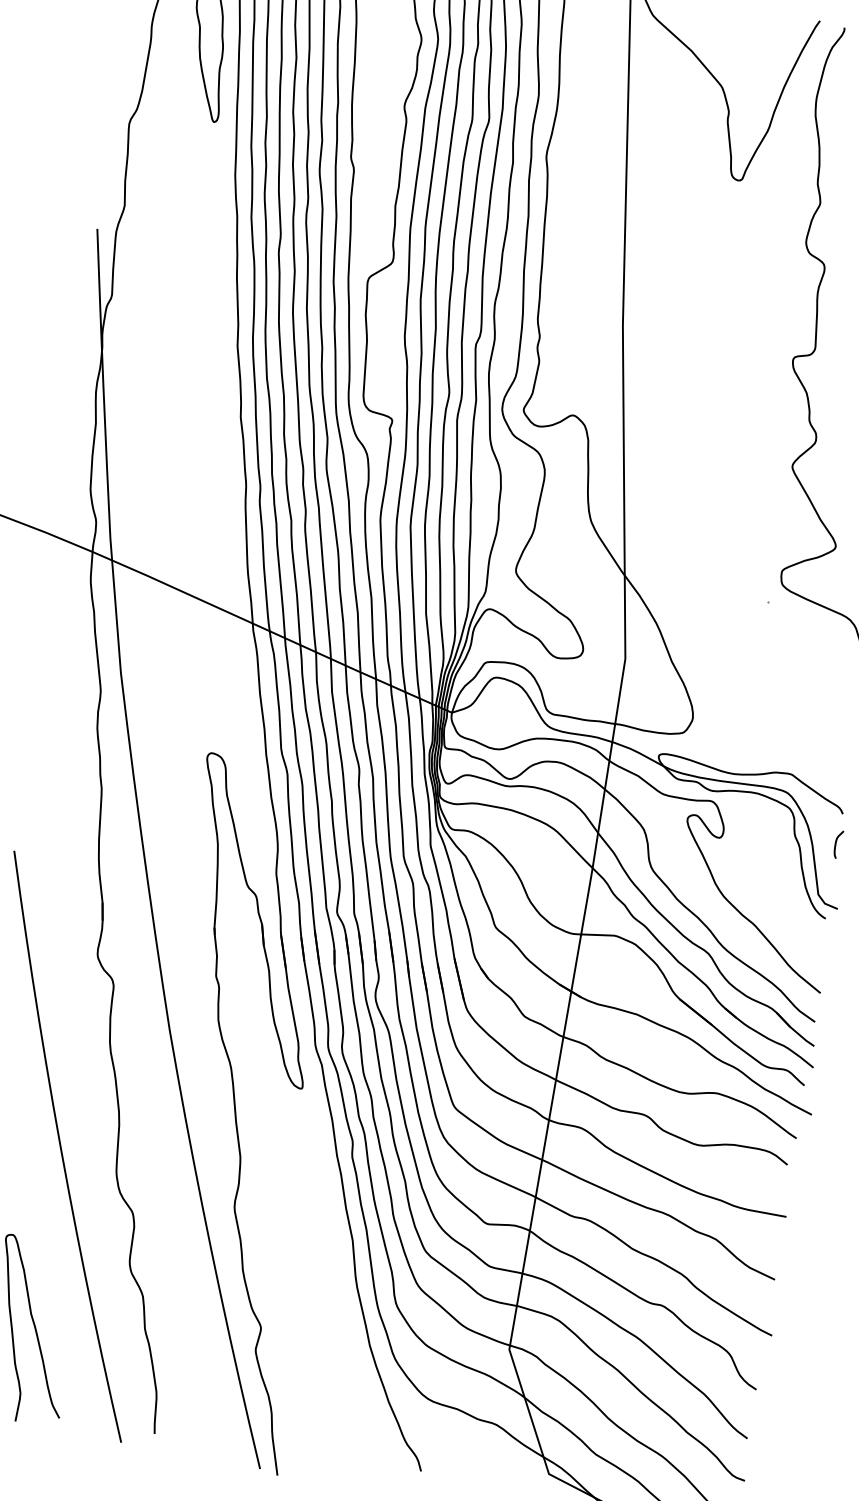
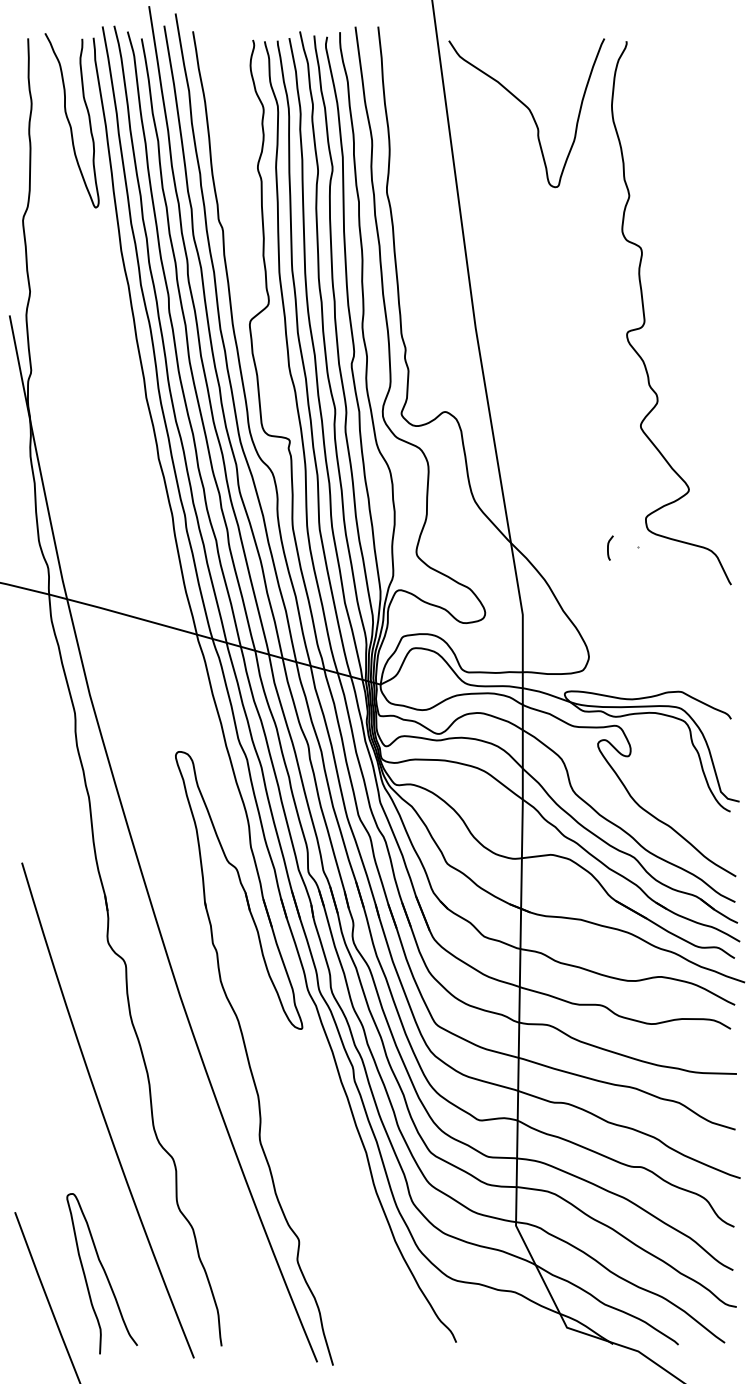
curve: (836, 843) -> (608, 547), moved

